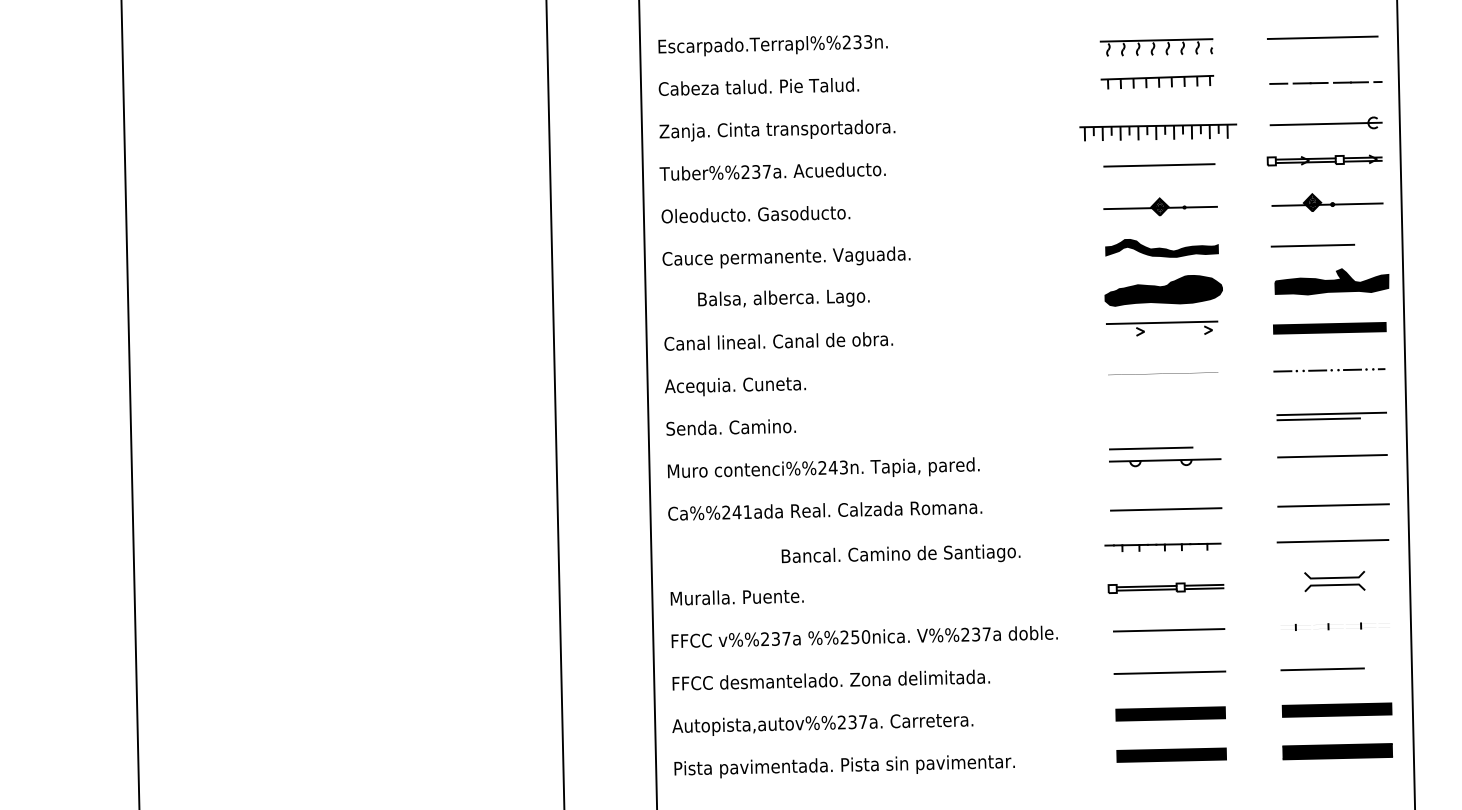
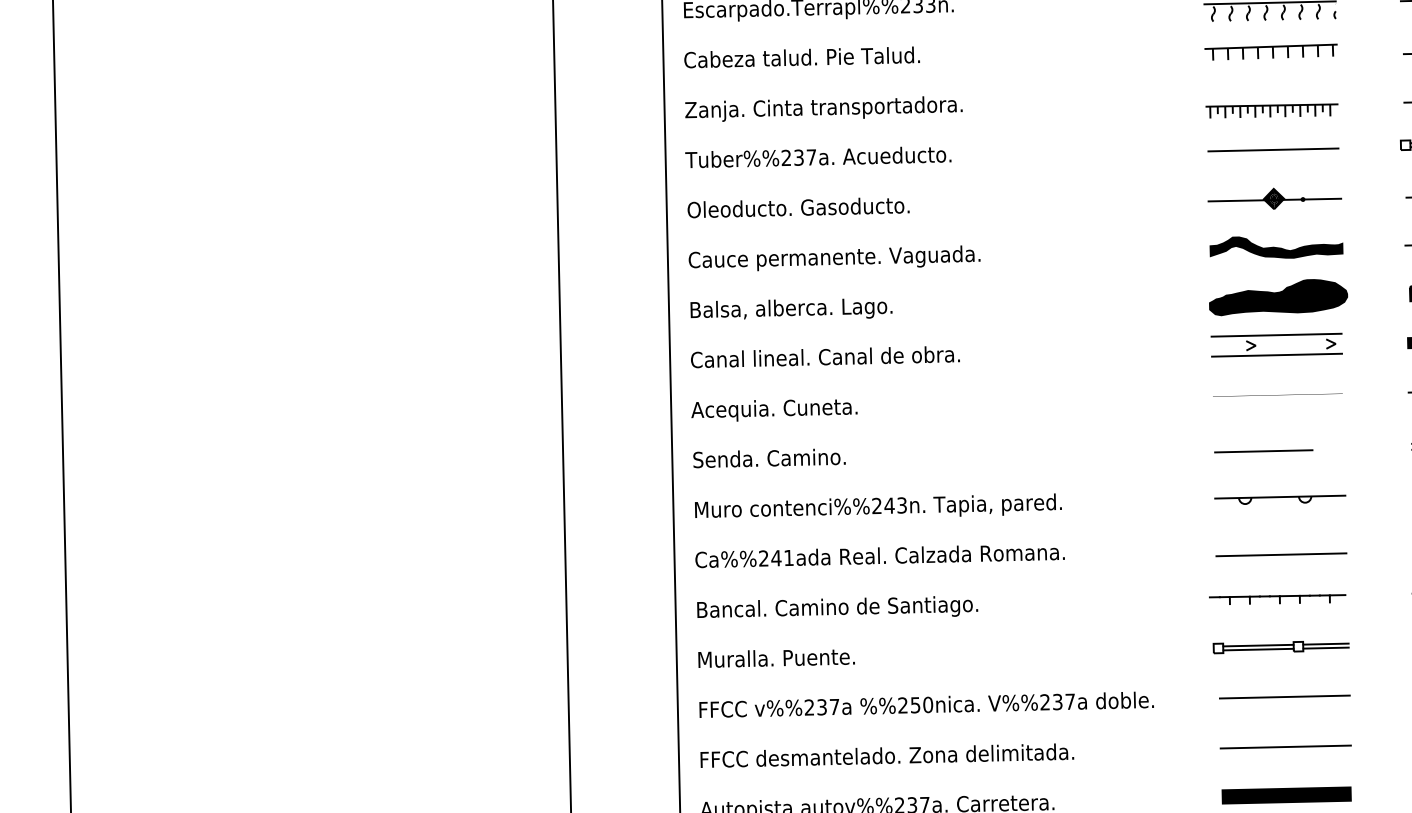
part: (1157, 131) -> (1271, 110), size x0.71
text: (783, 298) -> (791, 308), moved
line: (1162, 339) -> (1277, 354), added
line: (1151, 448) -> (1264, 451), moved
text: (900, 553) -> (836, 606), moved

